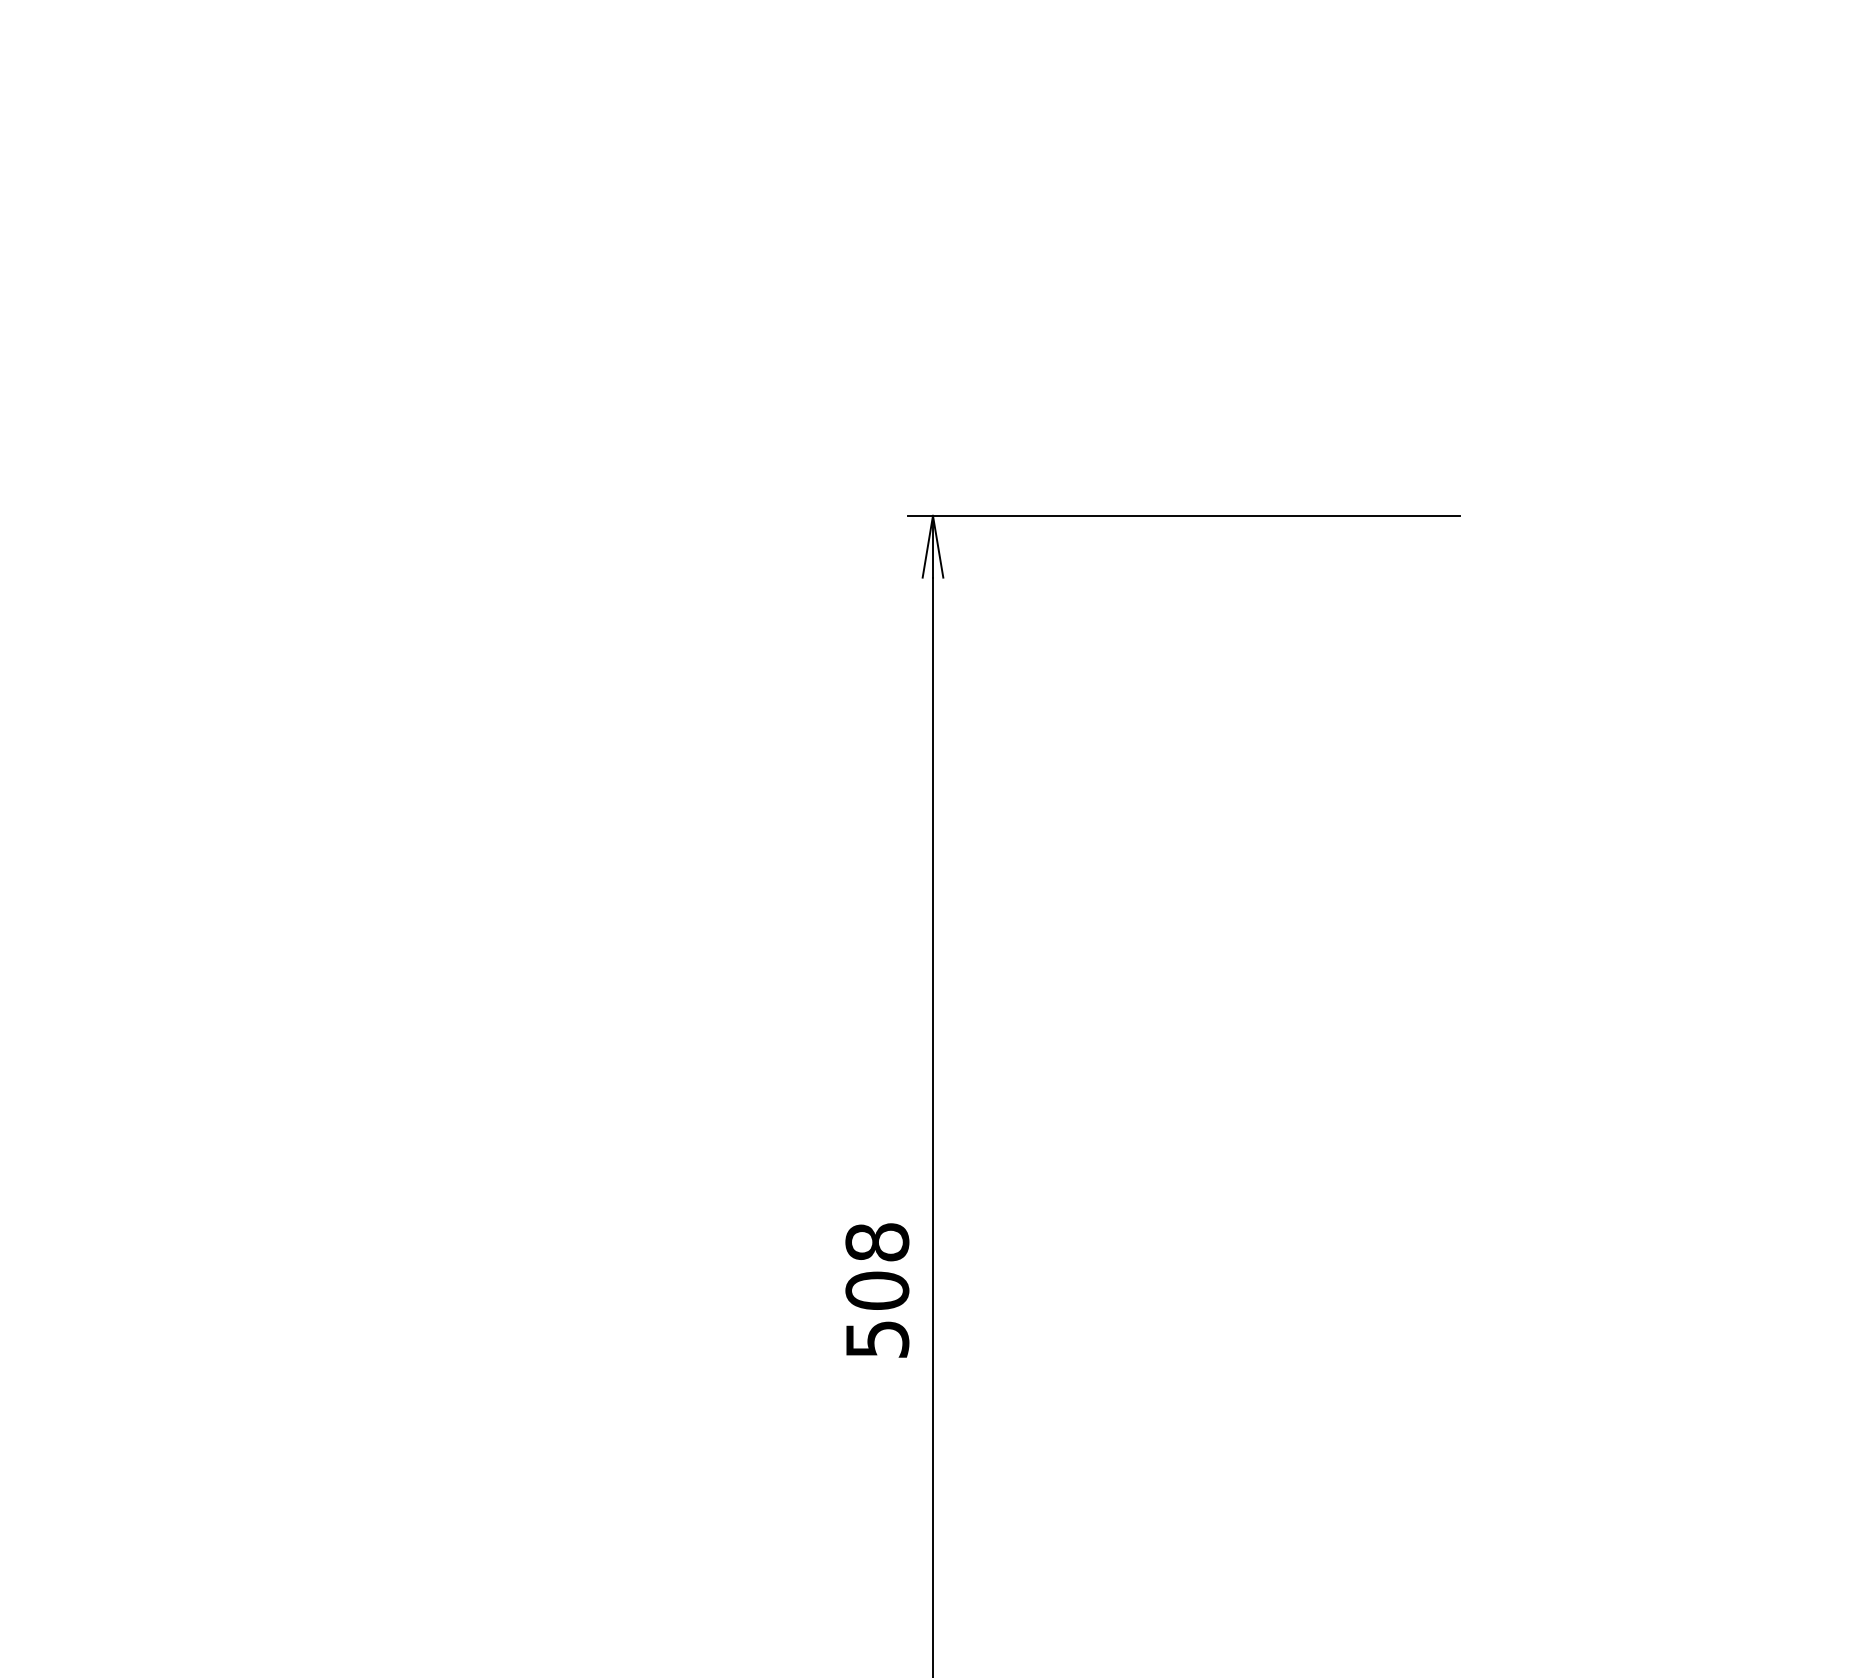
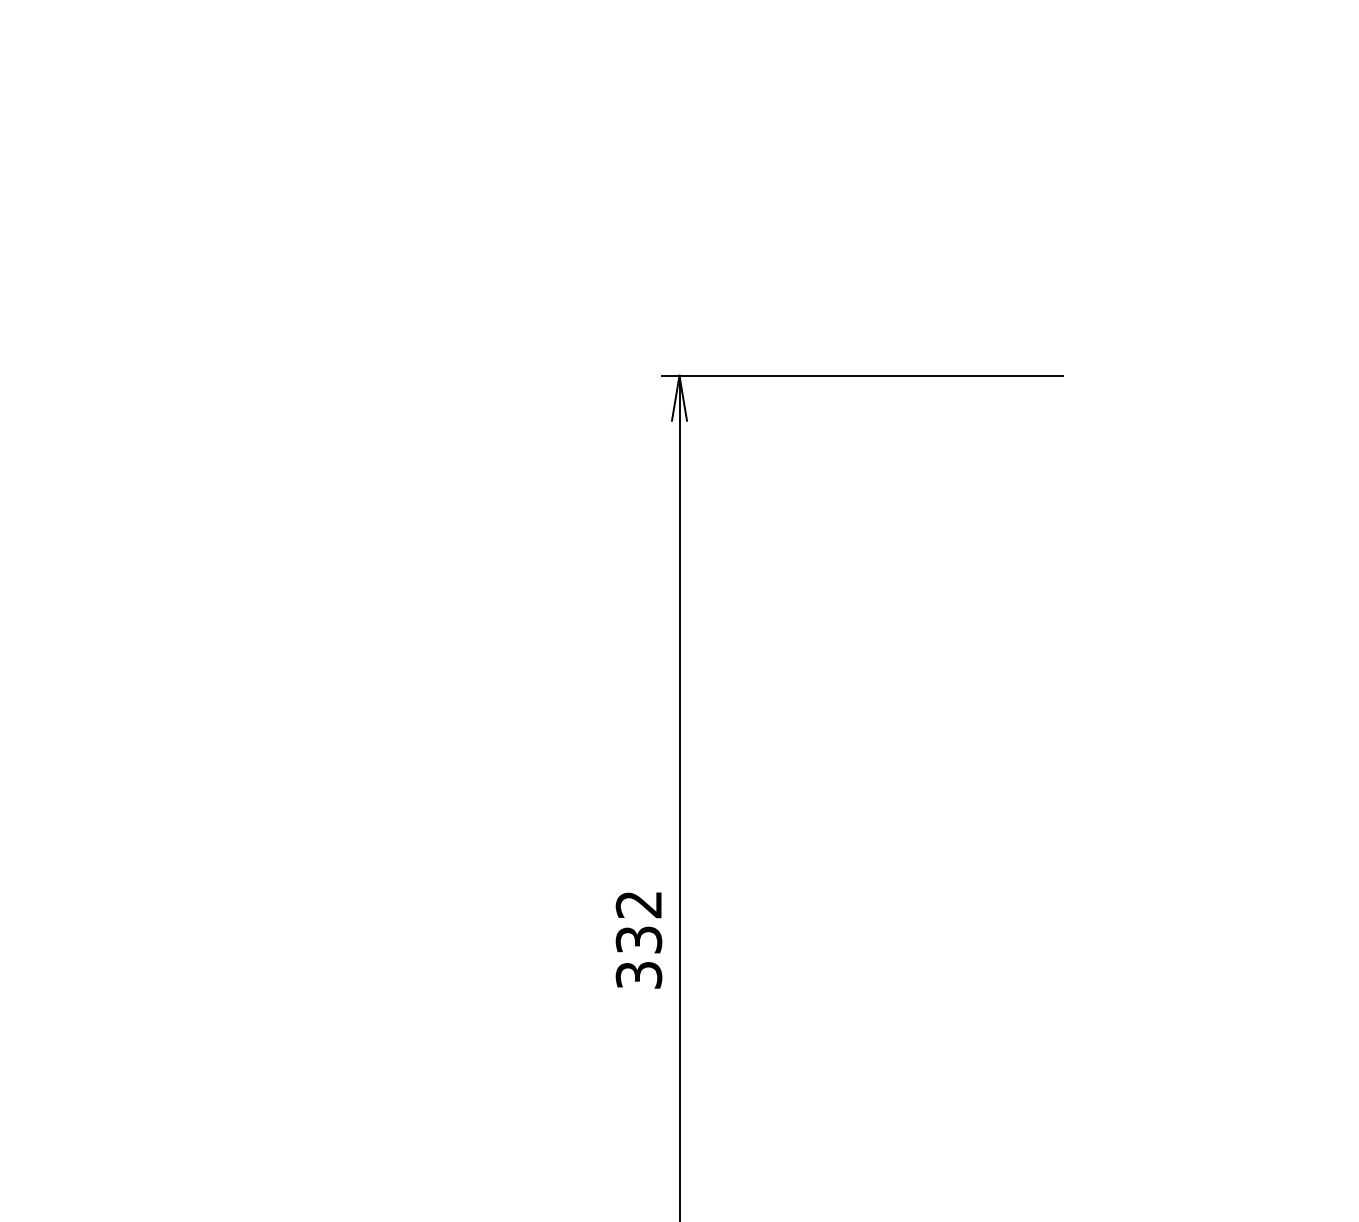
text: (877, 1290) -> (639, 939), 508 -> 332

